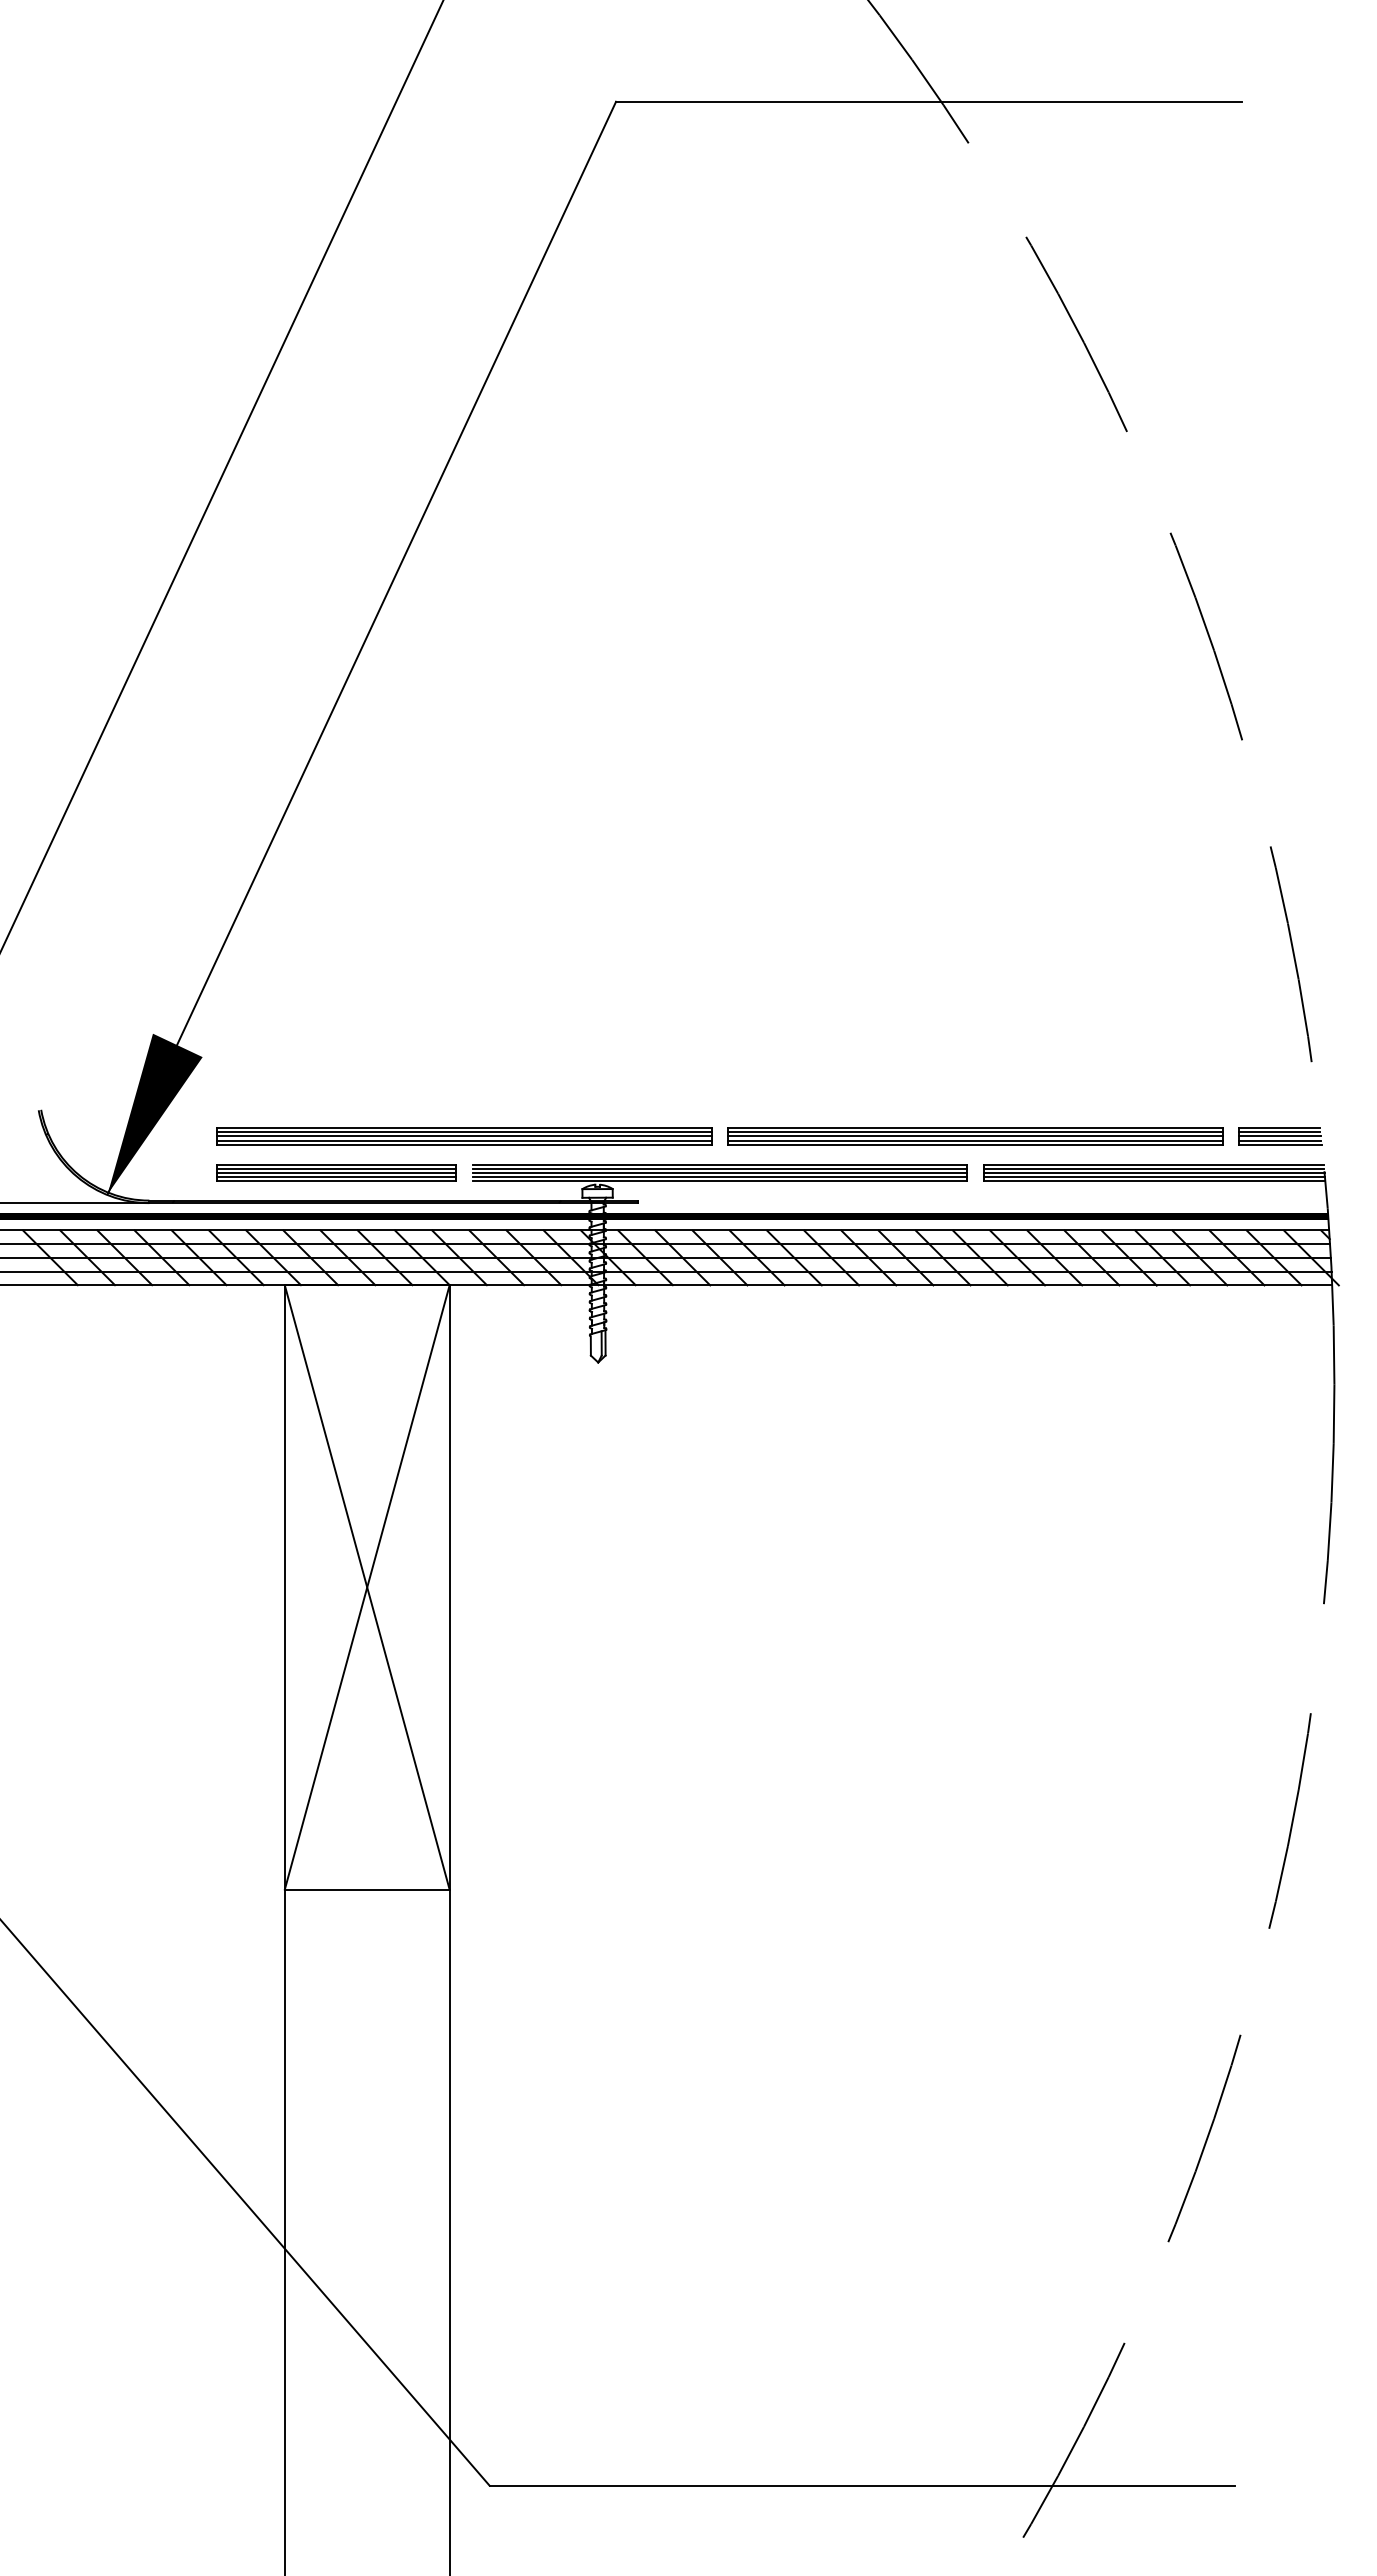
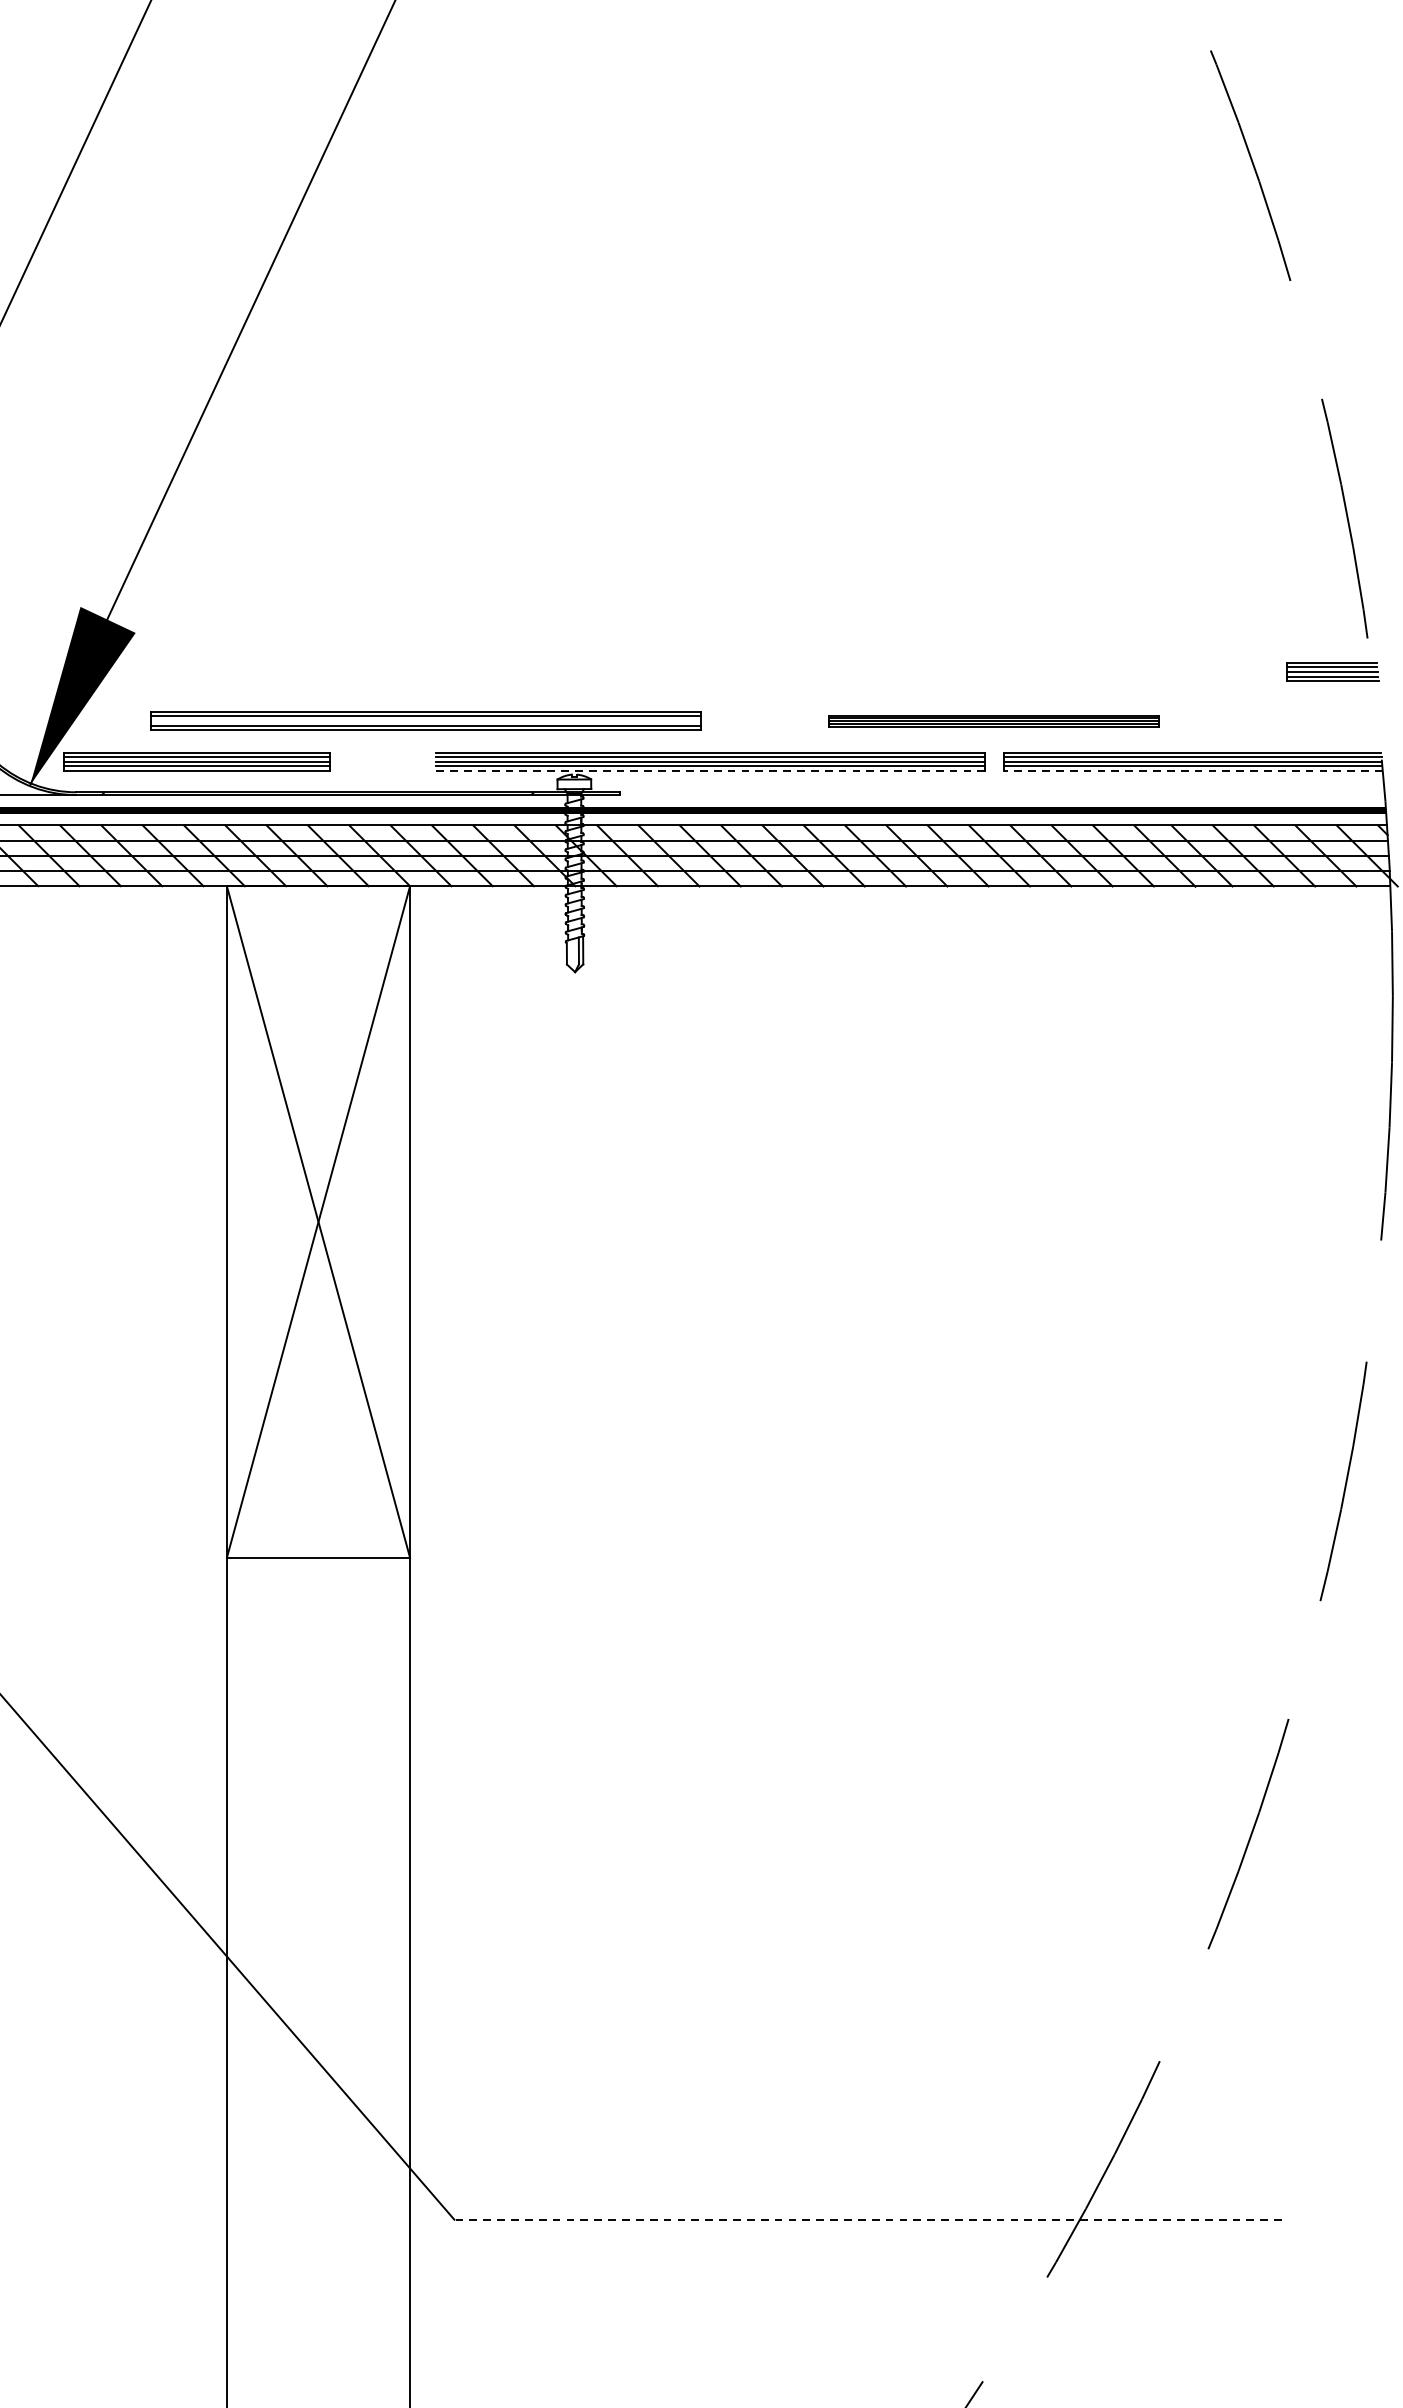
line: (463, 1136) -> (425, 721), removed
part: (975, 1136) -> (994, 721), size x0.6
part: (1280, 1136) -> (1332, 672), moved
part: (336, 1172) -> (196, 761), moved
line: (719, 1181) -> (709, 771), solid -> dashed
line: (1154, 1181) -> (1192, 771), solid -> dashed
line: (862, 2485) -> (868, 2219), solid -> dashed

